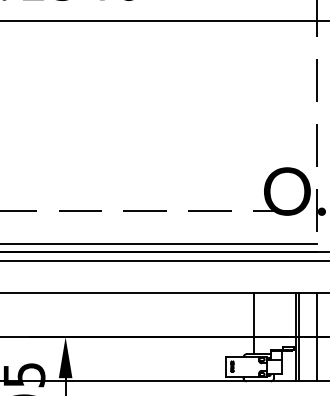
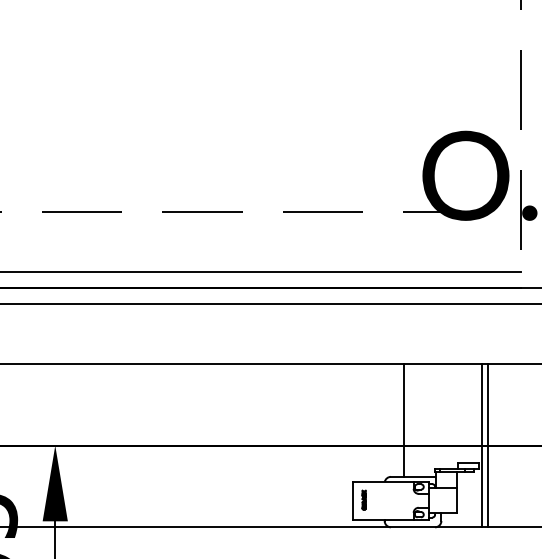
line: (317, 337) -> (521, 446), removed

